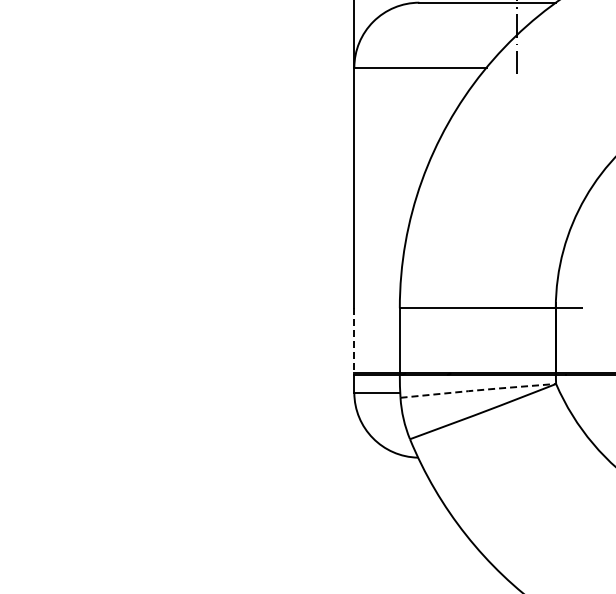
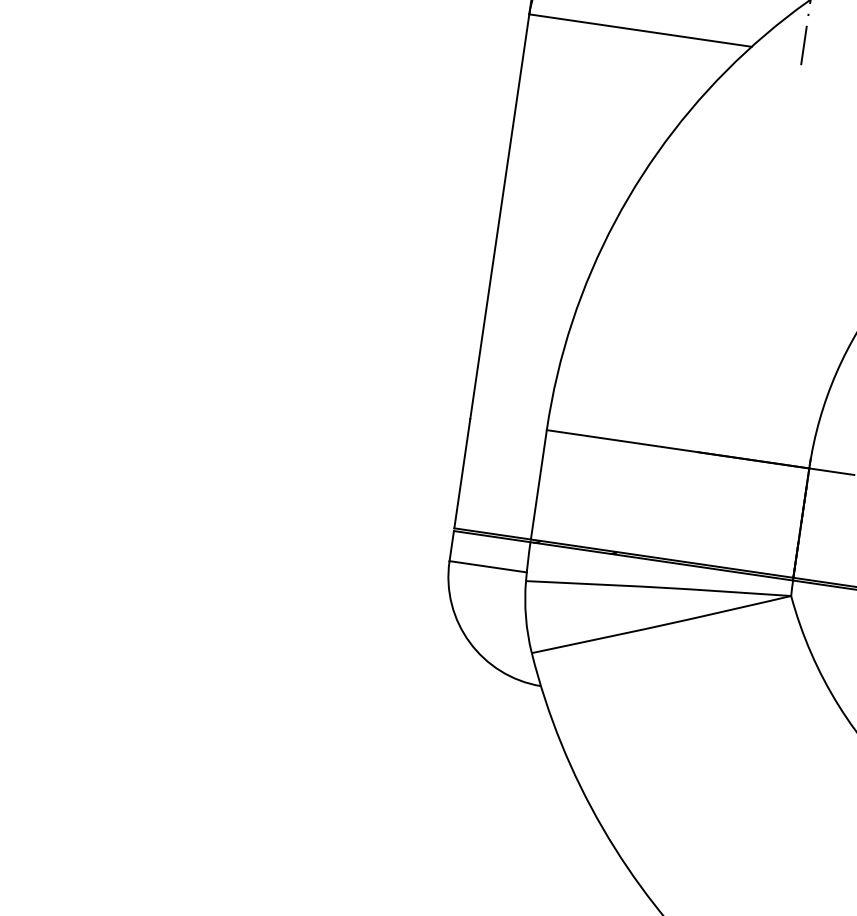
line: (354, 341) -> (462, 475), dashed -> solid
line: (478, 390) -> (659, 587), dashed -> solid

